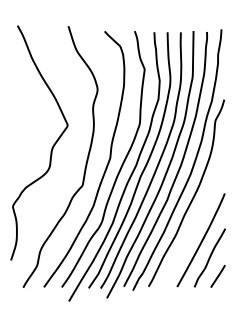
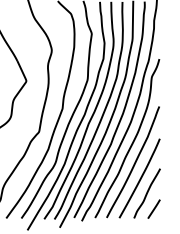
curve: (194, 222) -> (134, 163), added

